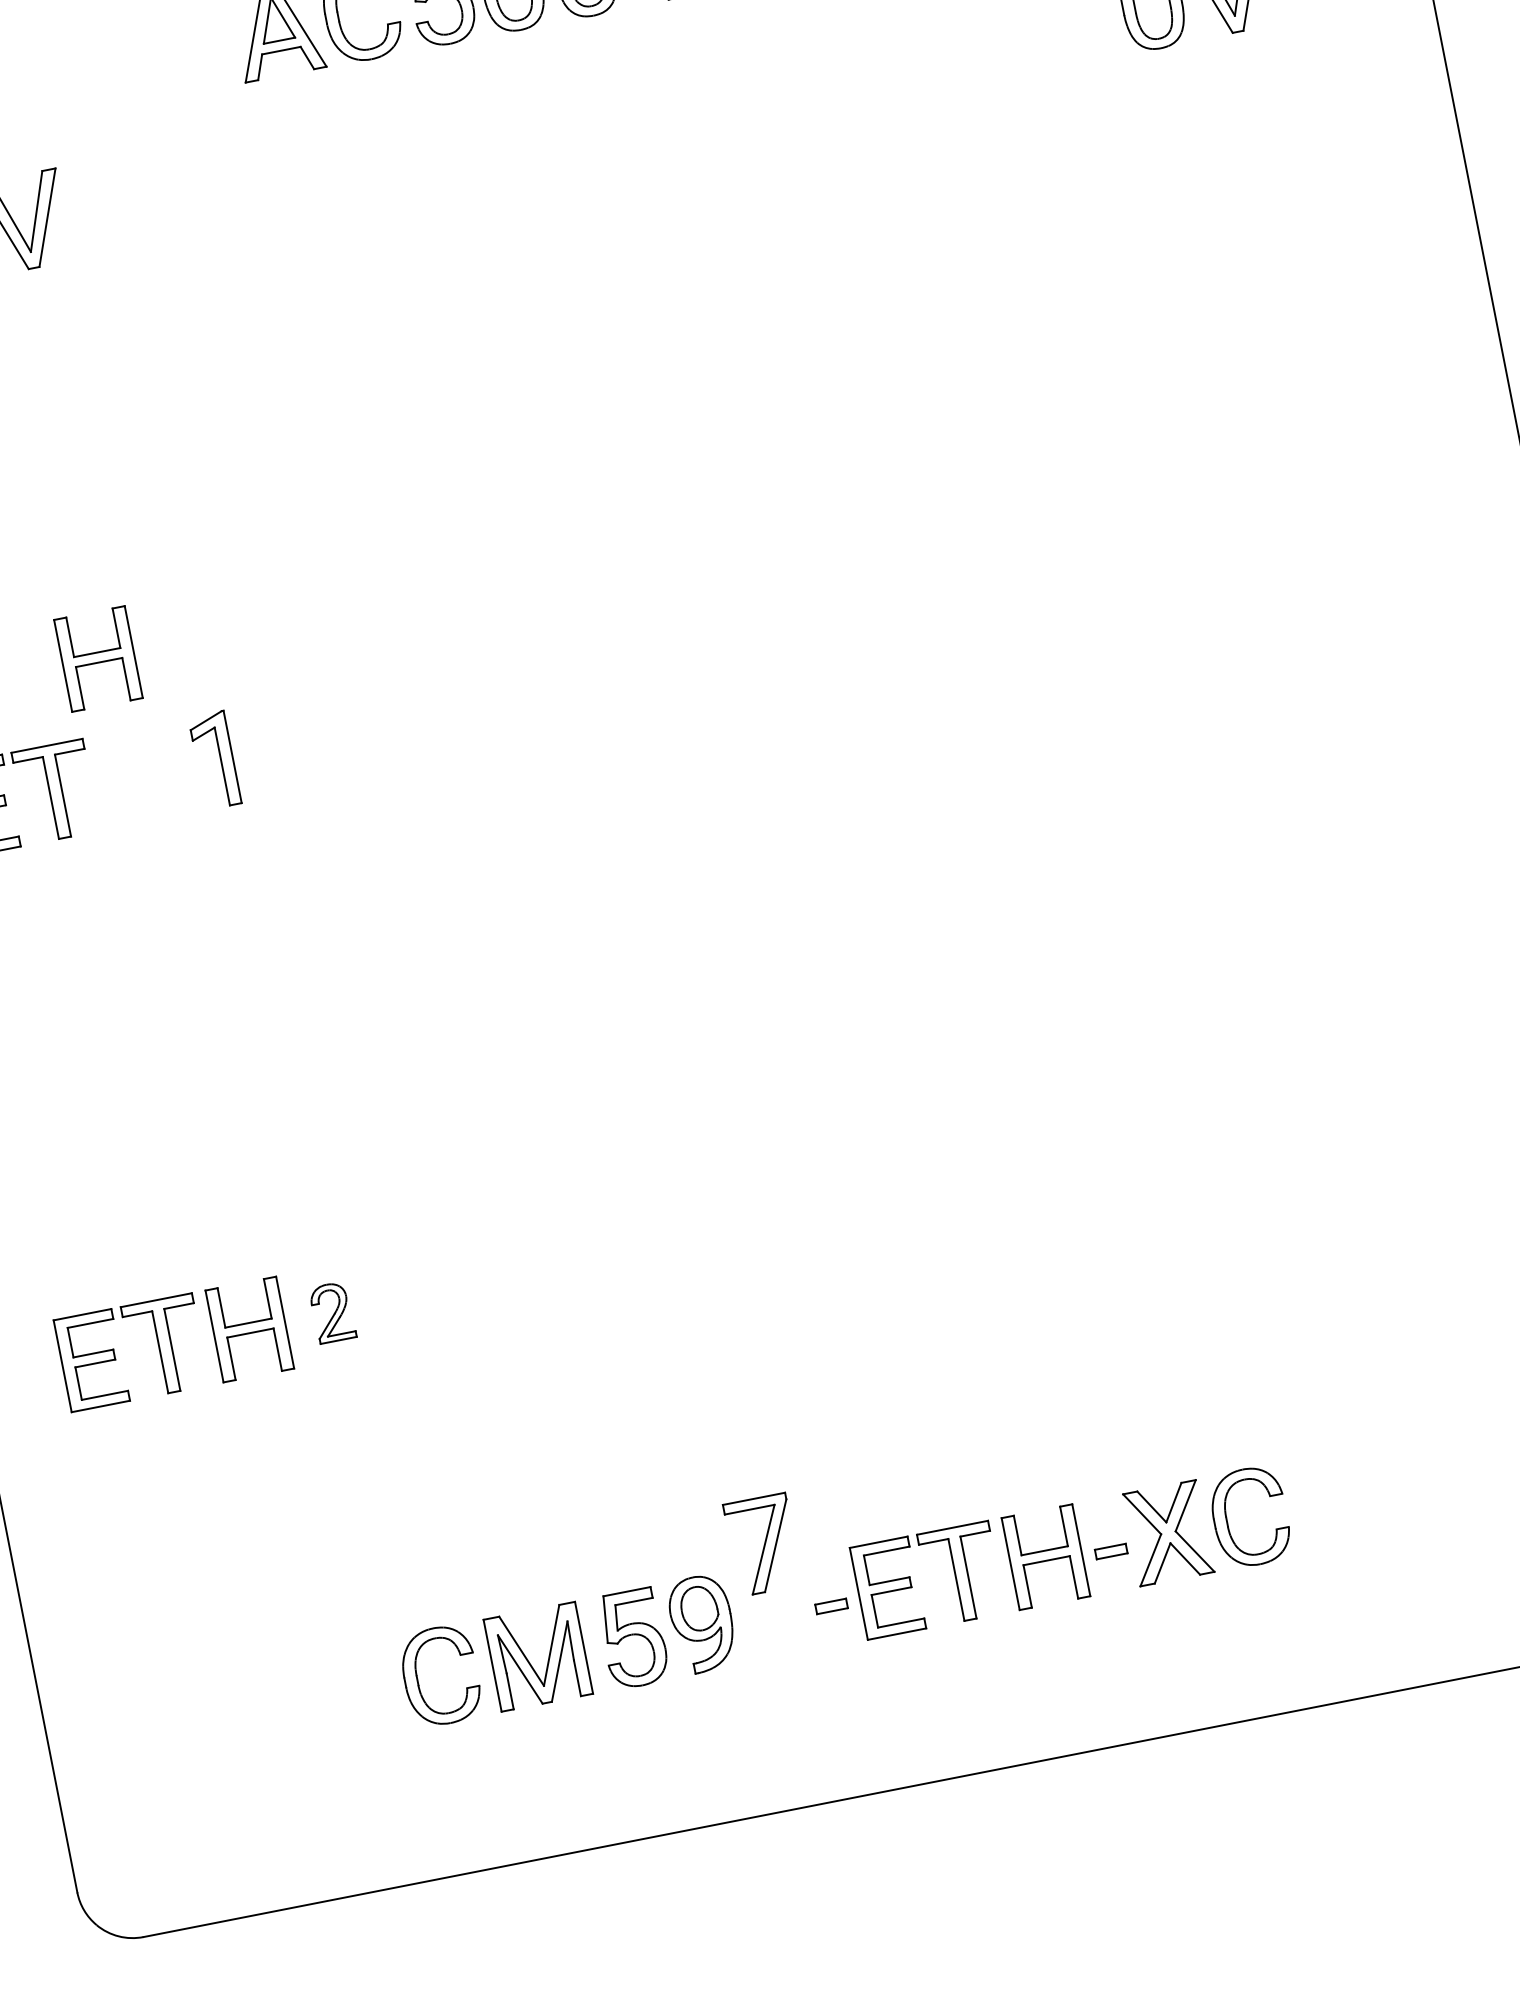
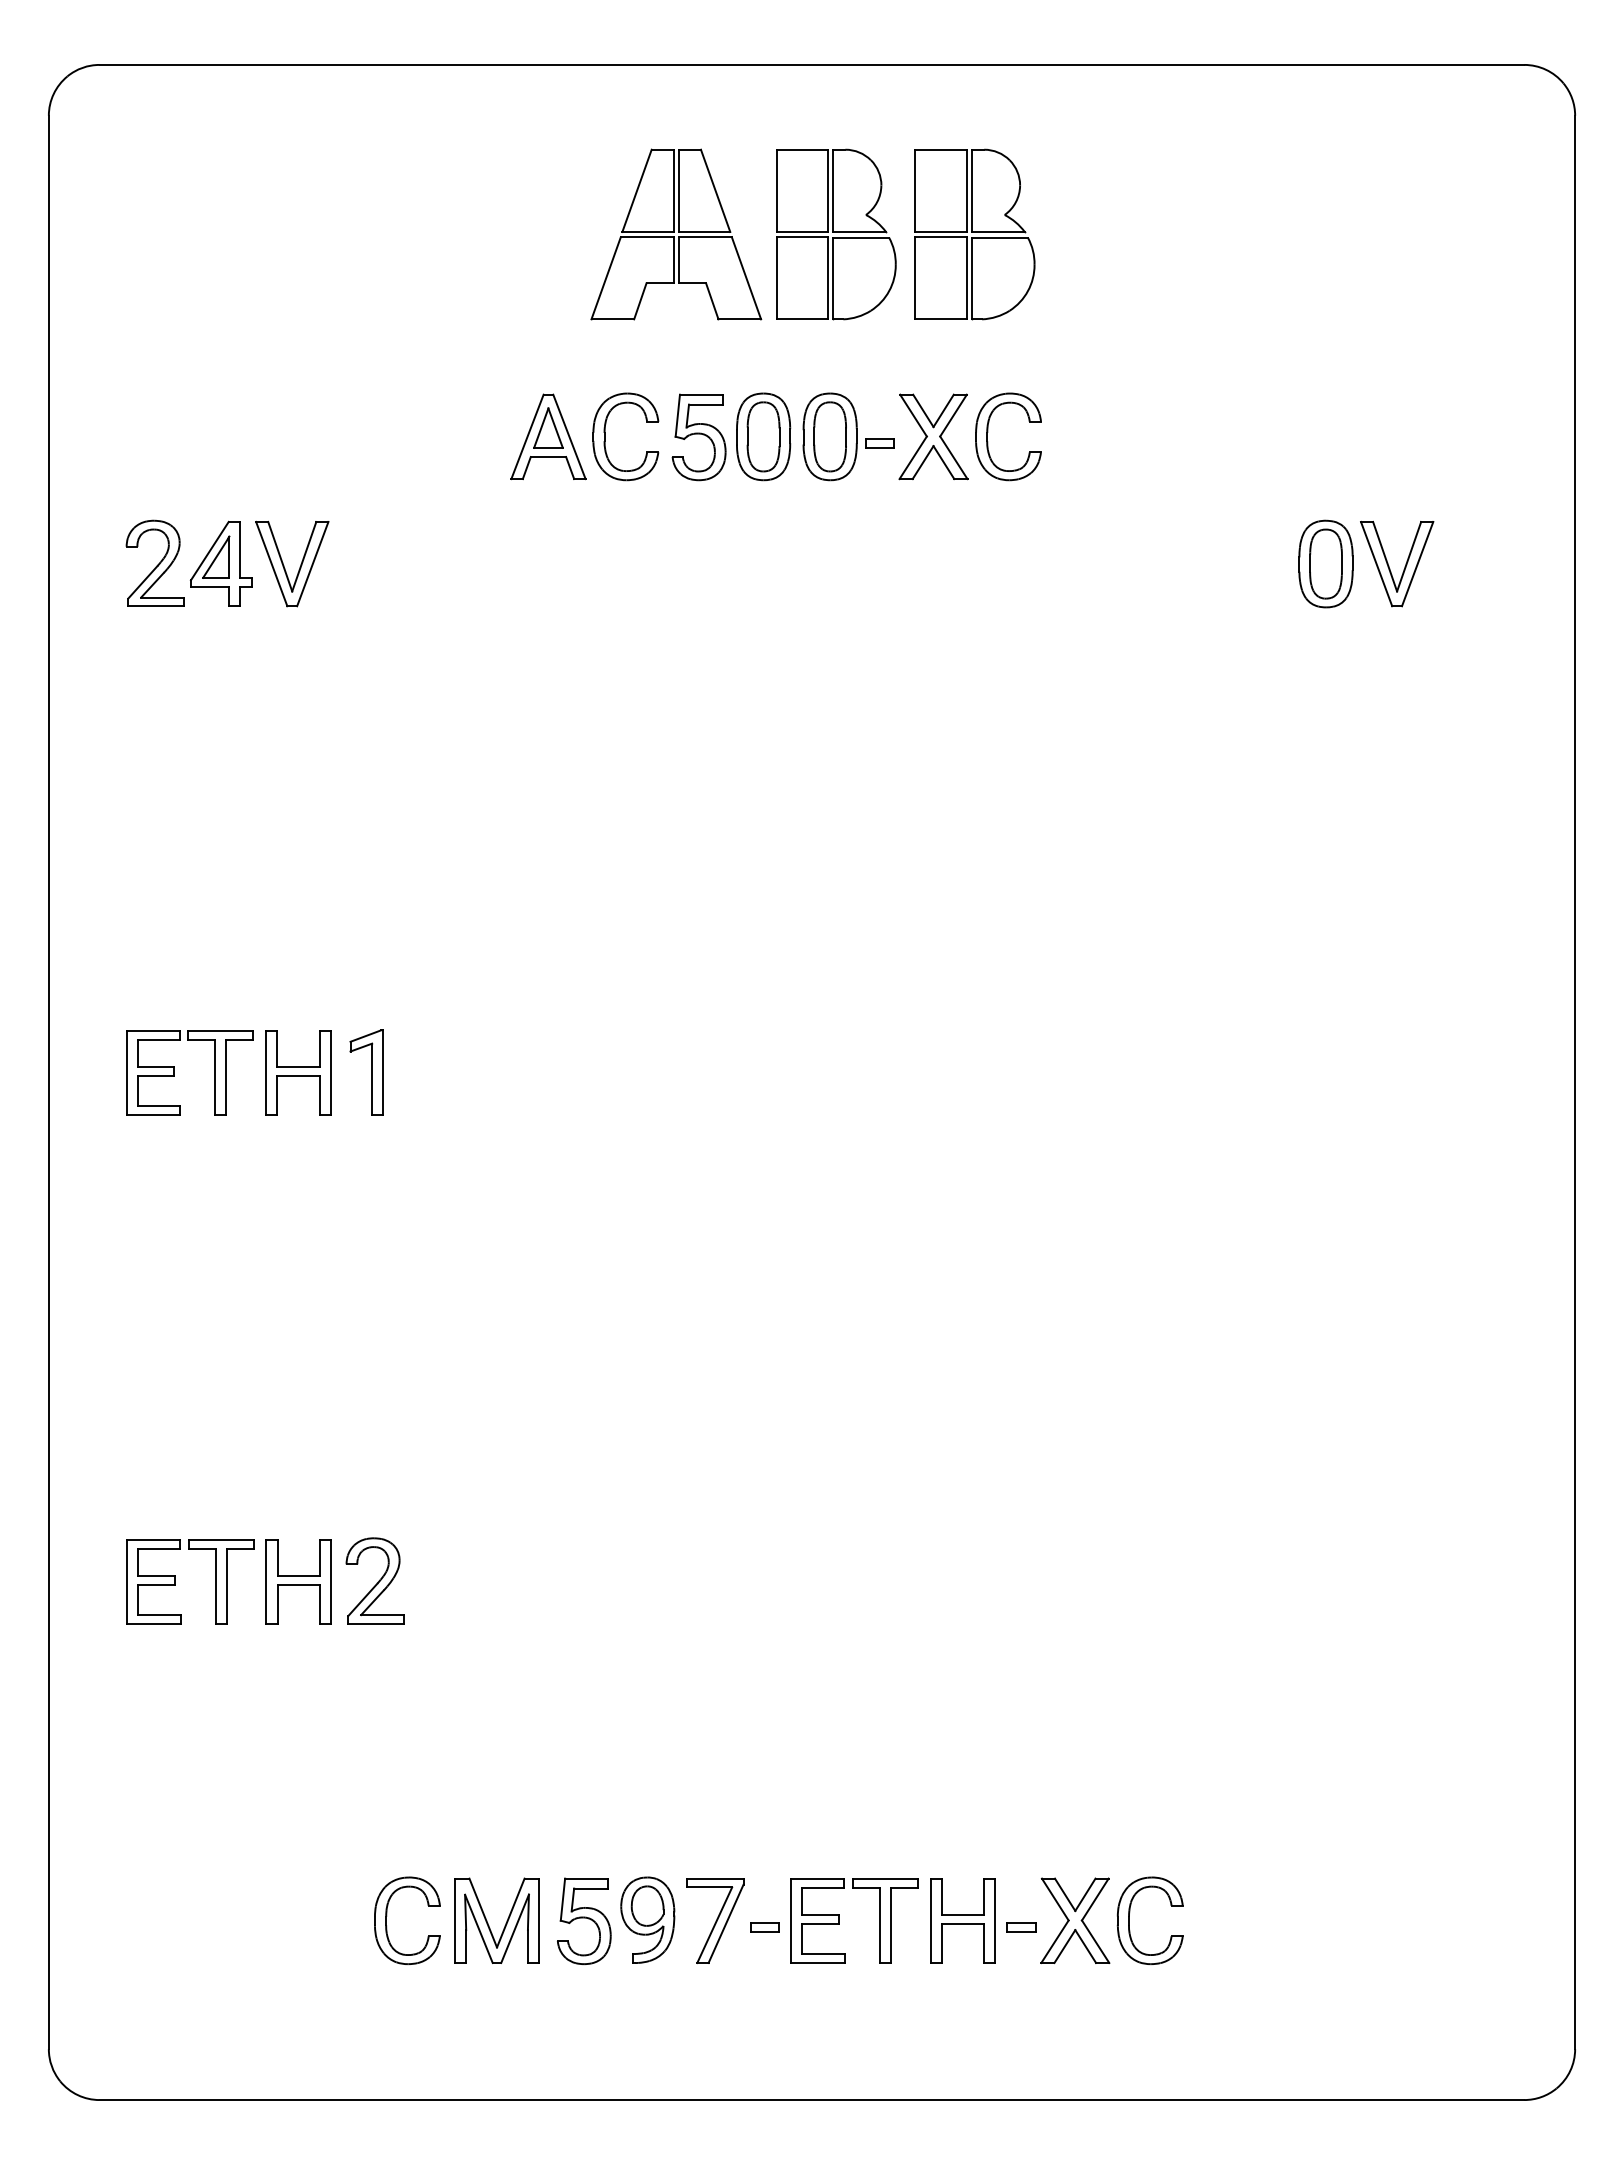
part: (98, 658) -> (298, 1072), moved
part: (332, 1312) -> (374, 1580), size x1.67
part: (763, 1544) -> (715, 1920), moved

